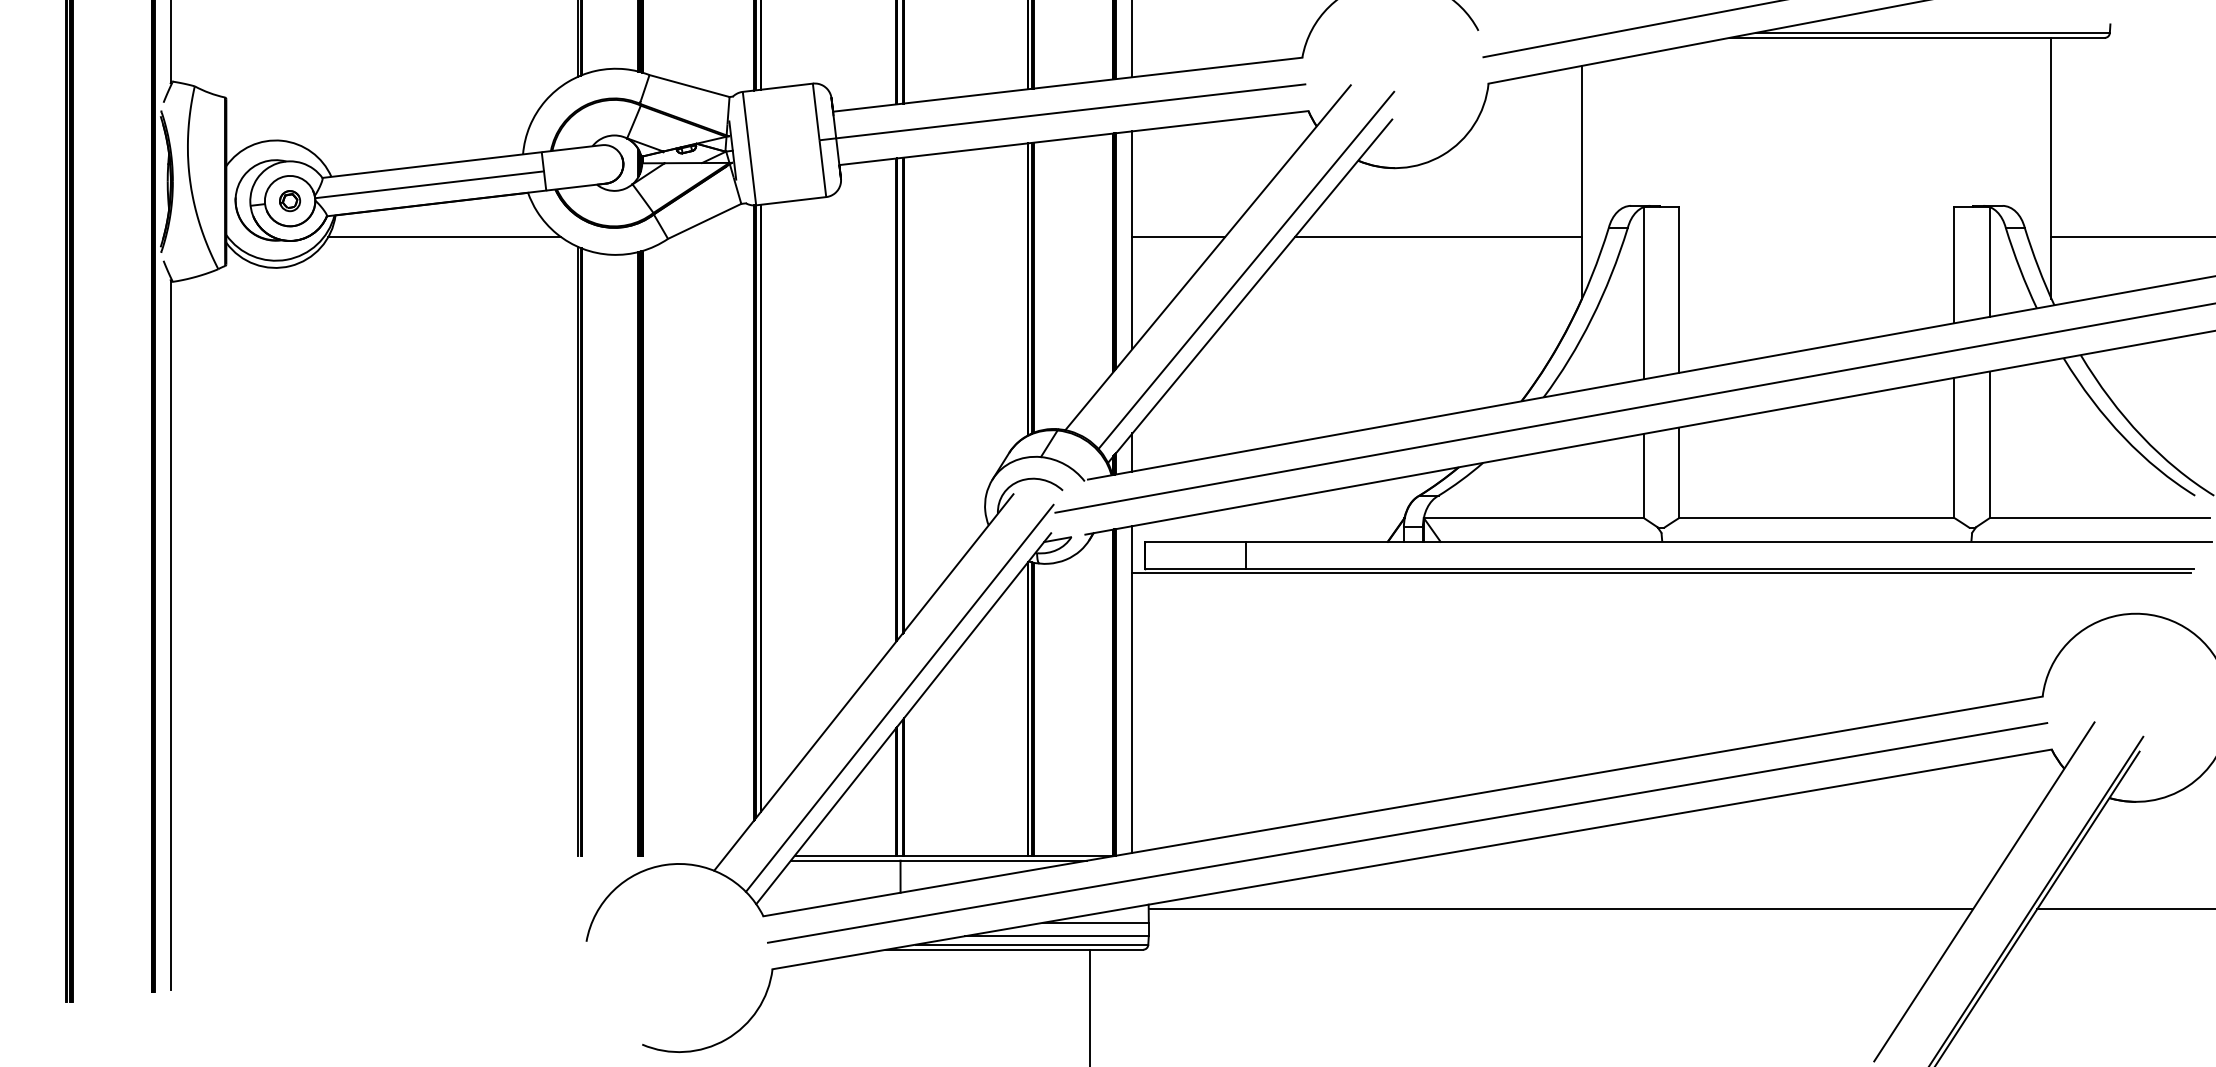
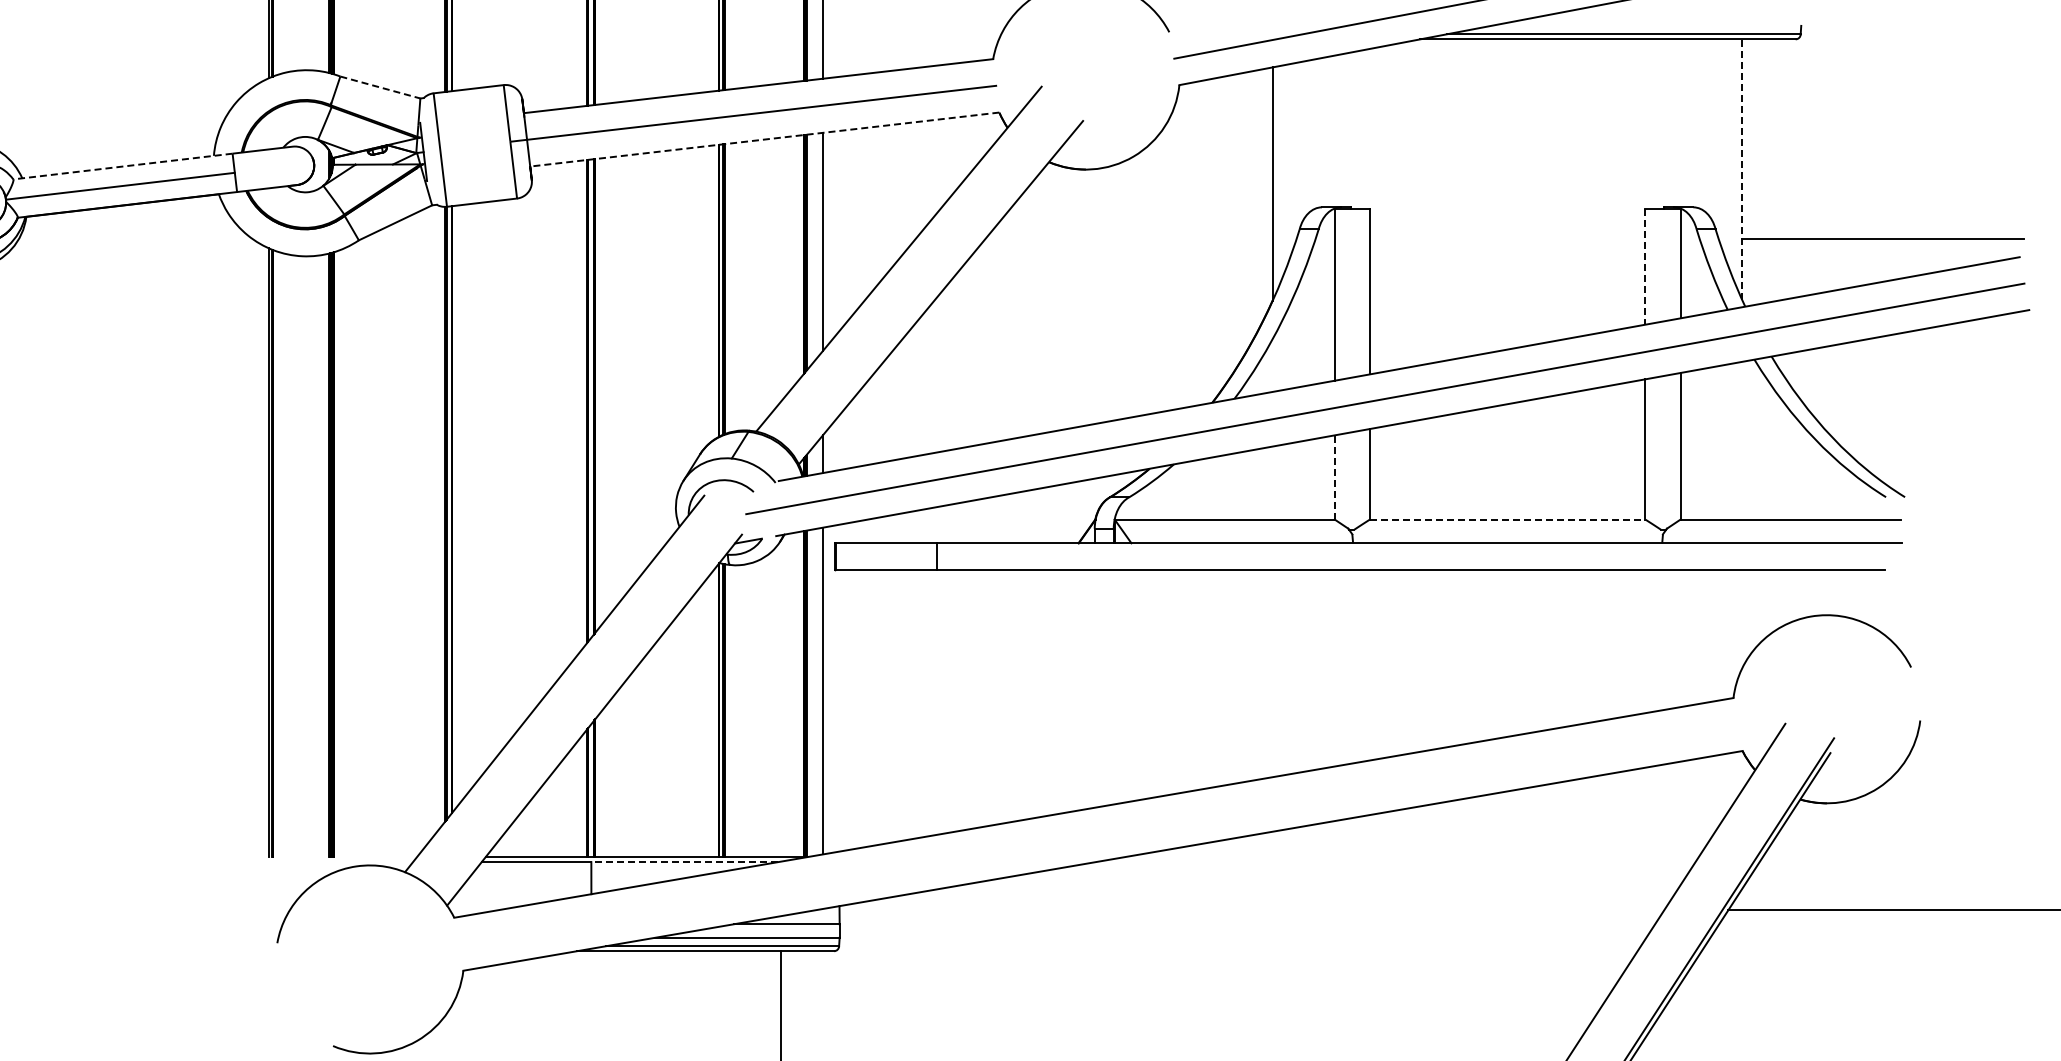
line: (690, 86) -> (381, 87), solid -> dashed
line: (1073, 138) -> (764, 139), solid -> dashed
line: (431, 165) -> (122, 166), solid -> dashed
line: (2051, 167) -> (1742, 168), solid -> dashed
line: (444, 237) -> (135, 238), removed
line: (1178, 237) -> (869, 238), removed
line: (1438, 237) -> (1129, 238), removed
line: (1954, 265) -> (1645, 266), solid -> dashed
line: (1246, 269) -> (937, 270), removed
line: (1643, 475) -> (1334, 476), solid -> dashed
line: (1816, 518) -> (1507, 519), solid -> dashed
line: (1661, 573) -> (1352, 574), removed
line: (899, 697) -> (590, 698), removed
line: (1407, 832) -> (1098, 833), removed
line: (993, 860) -> (684, 861), solid -> dashed
line: (1560, 909) -> (1251, 910), removed

